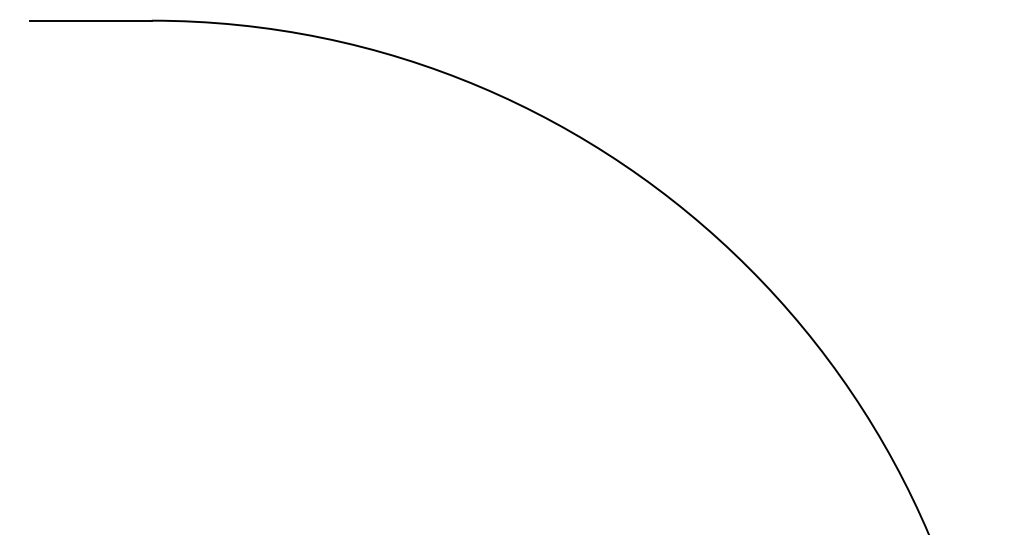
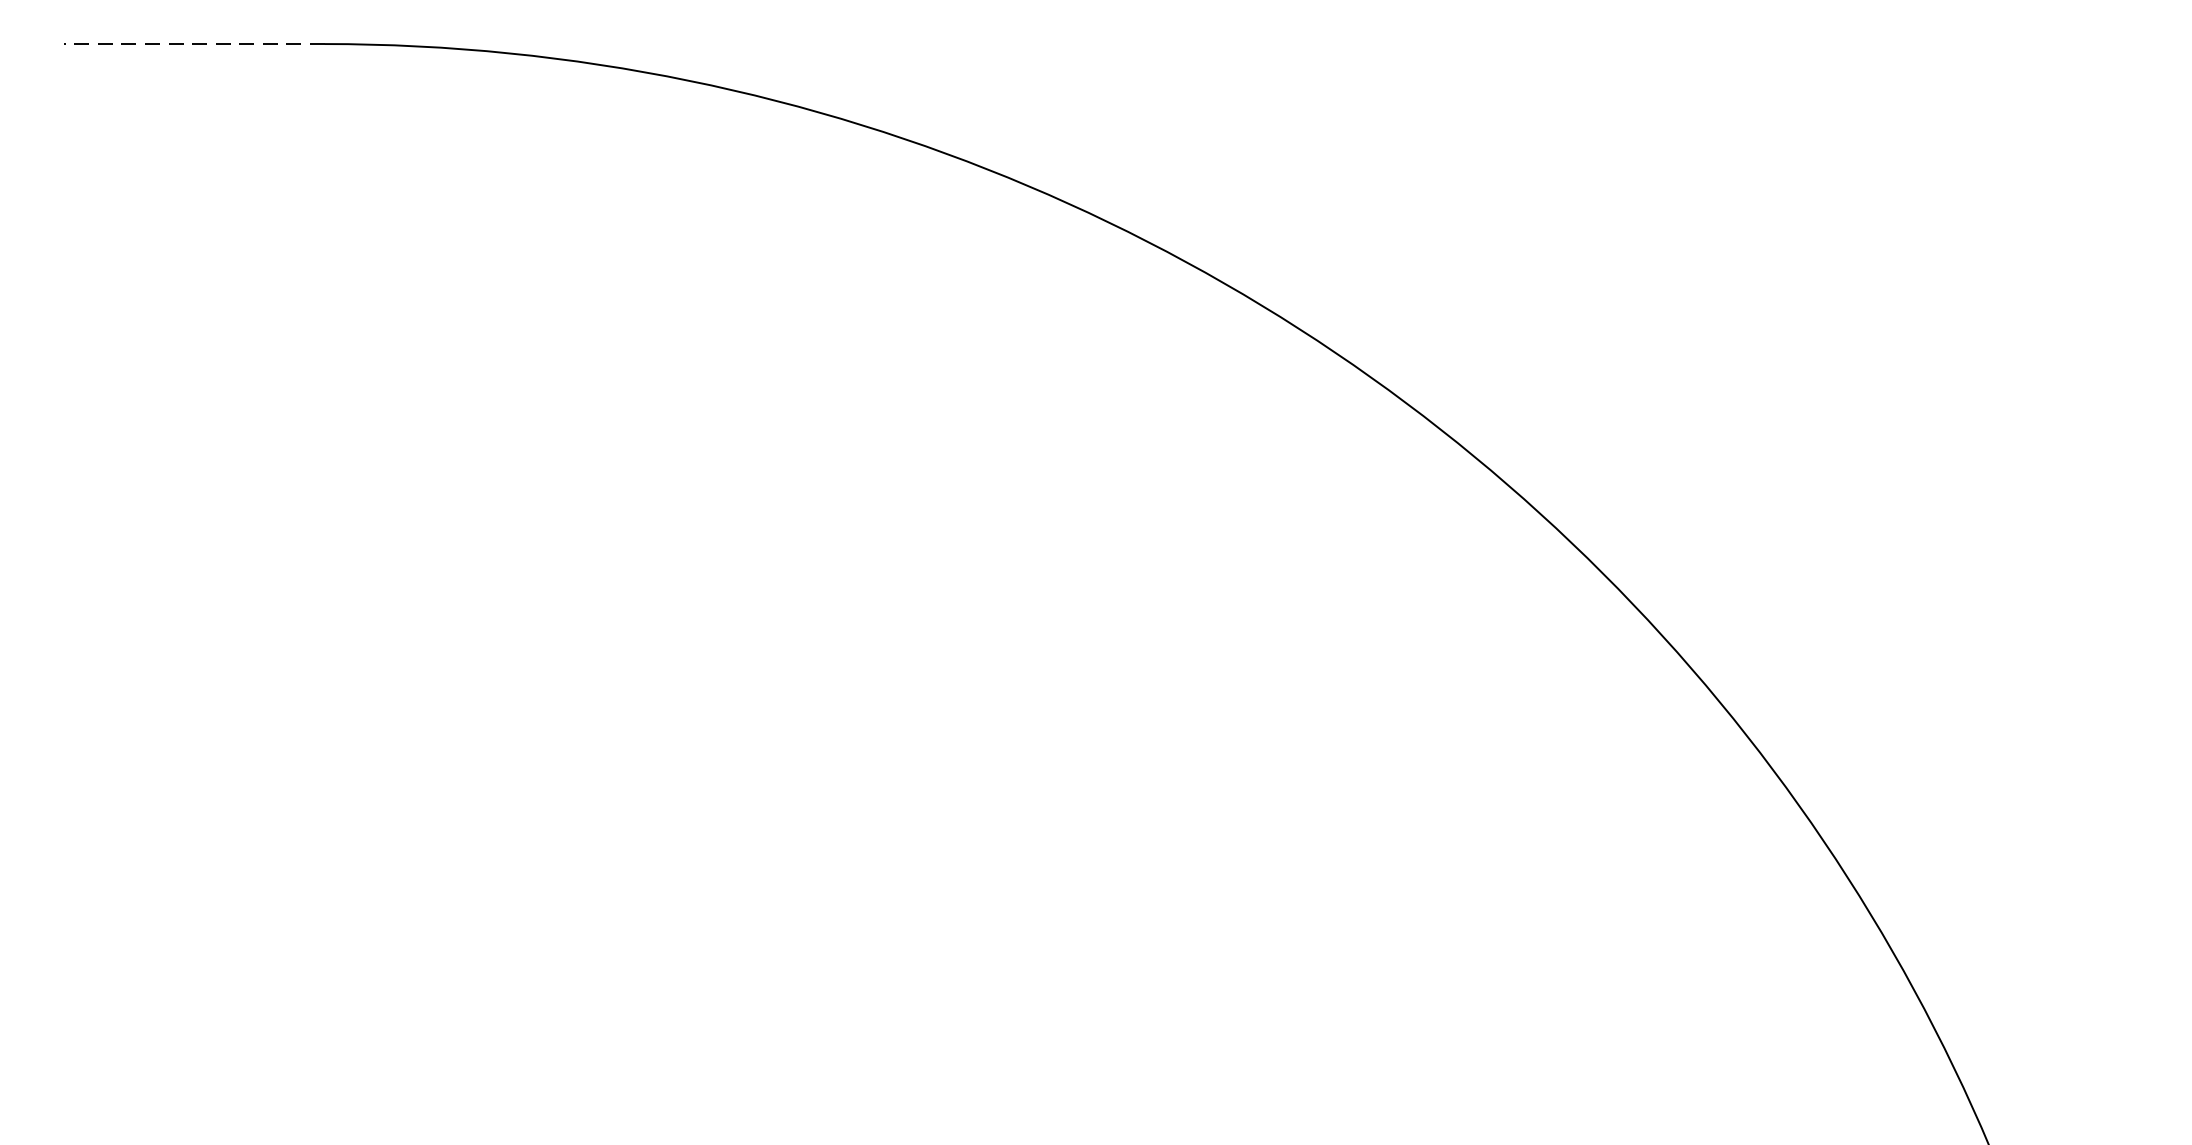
line: (90, 20) -> (193, 43), solid -> dashed

